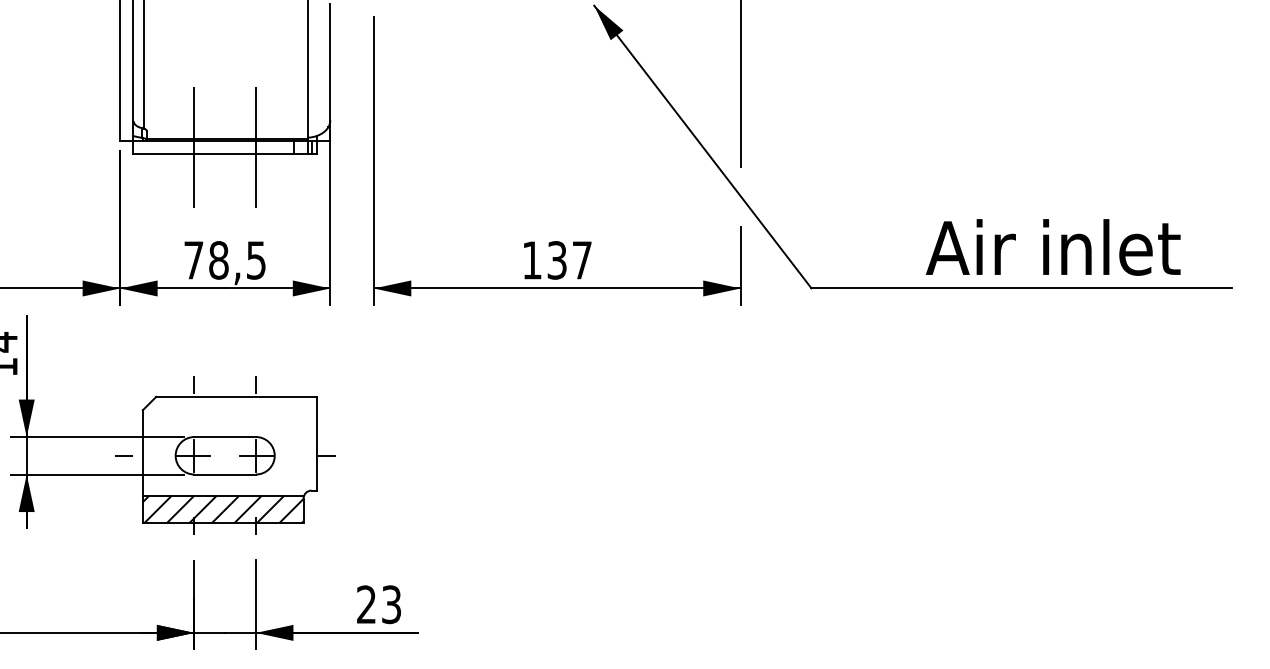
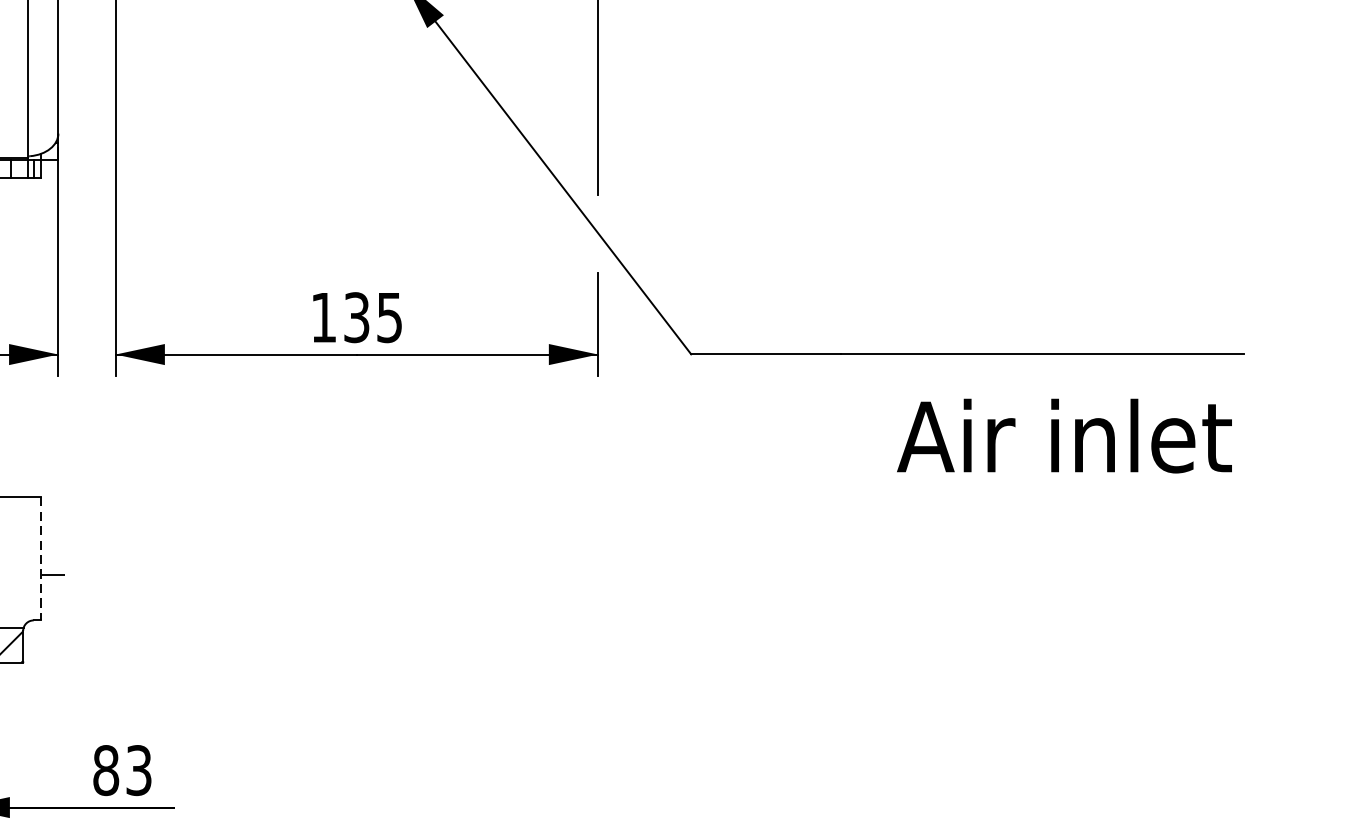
text: (1053, 247) -> (1064, 436), moved
text: (581, 260) -> (388, 317), 137 -> 135
line: (316, 443) -> (40, 558), solid -> dashed
text: (366, 604) -> (105, 770), 23 -> 83

